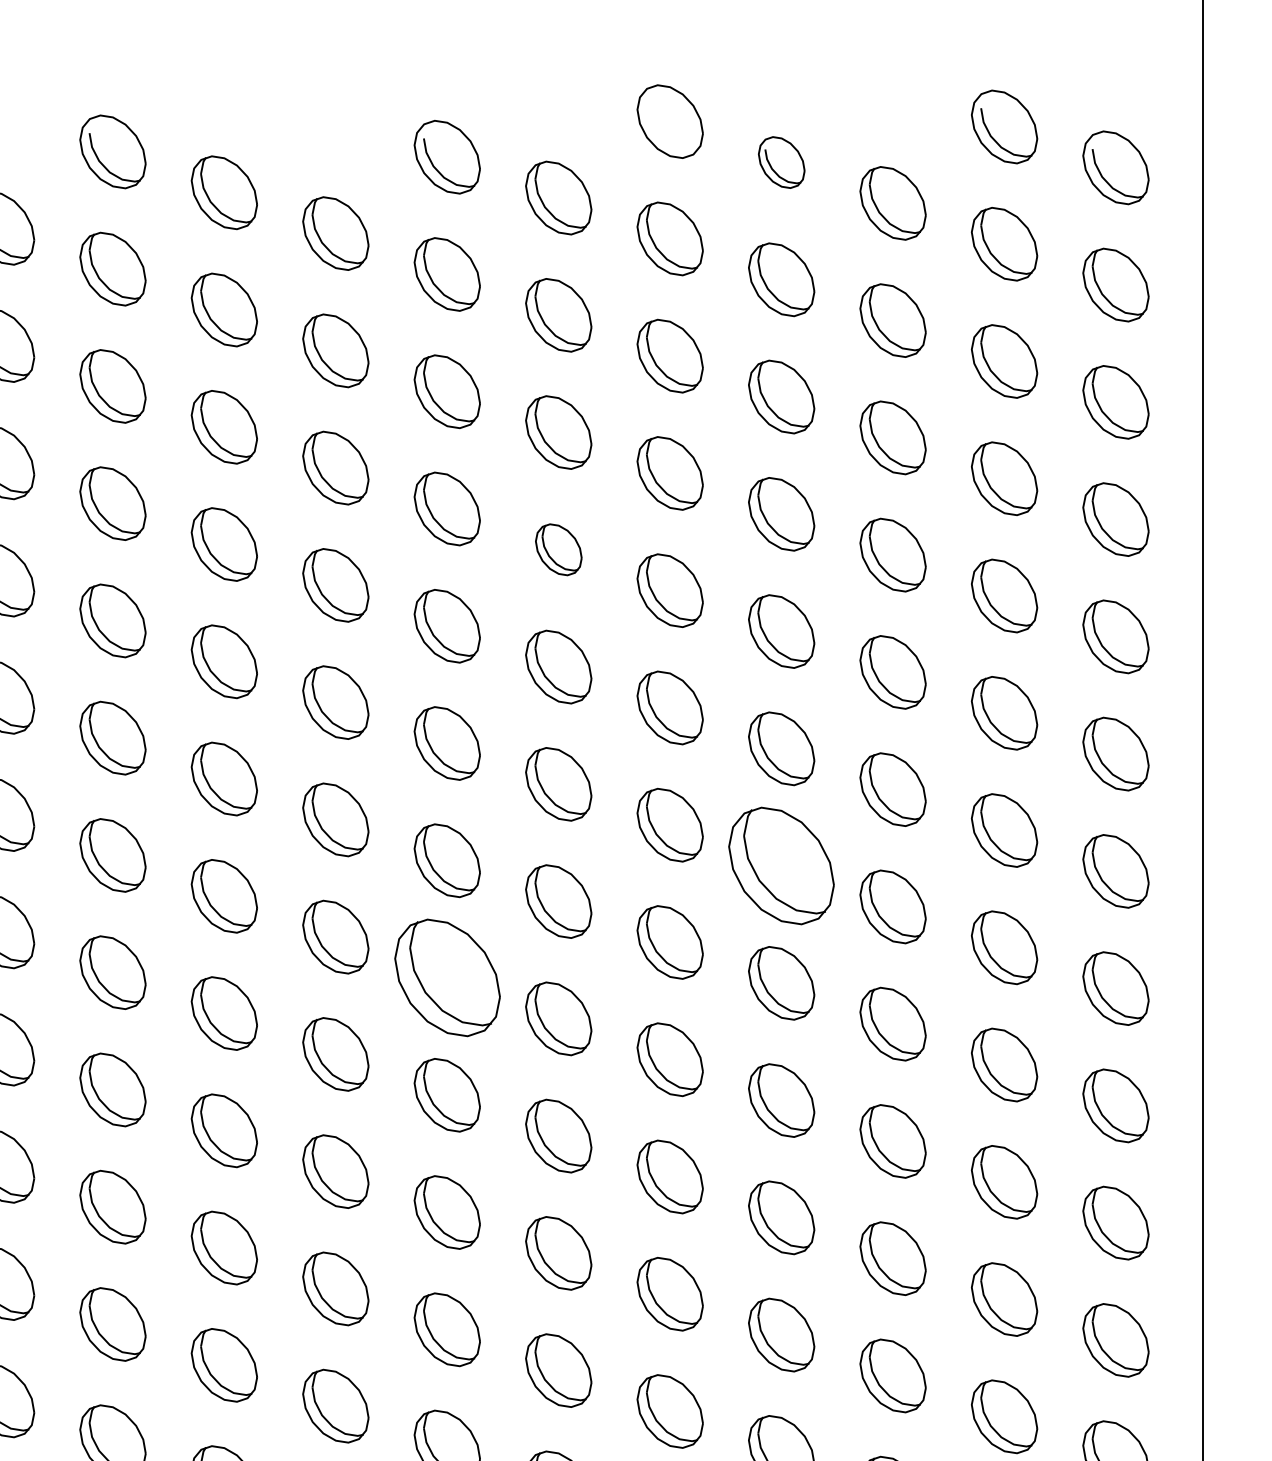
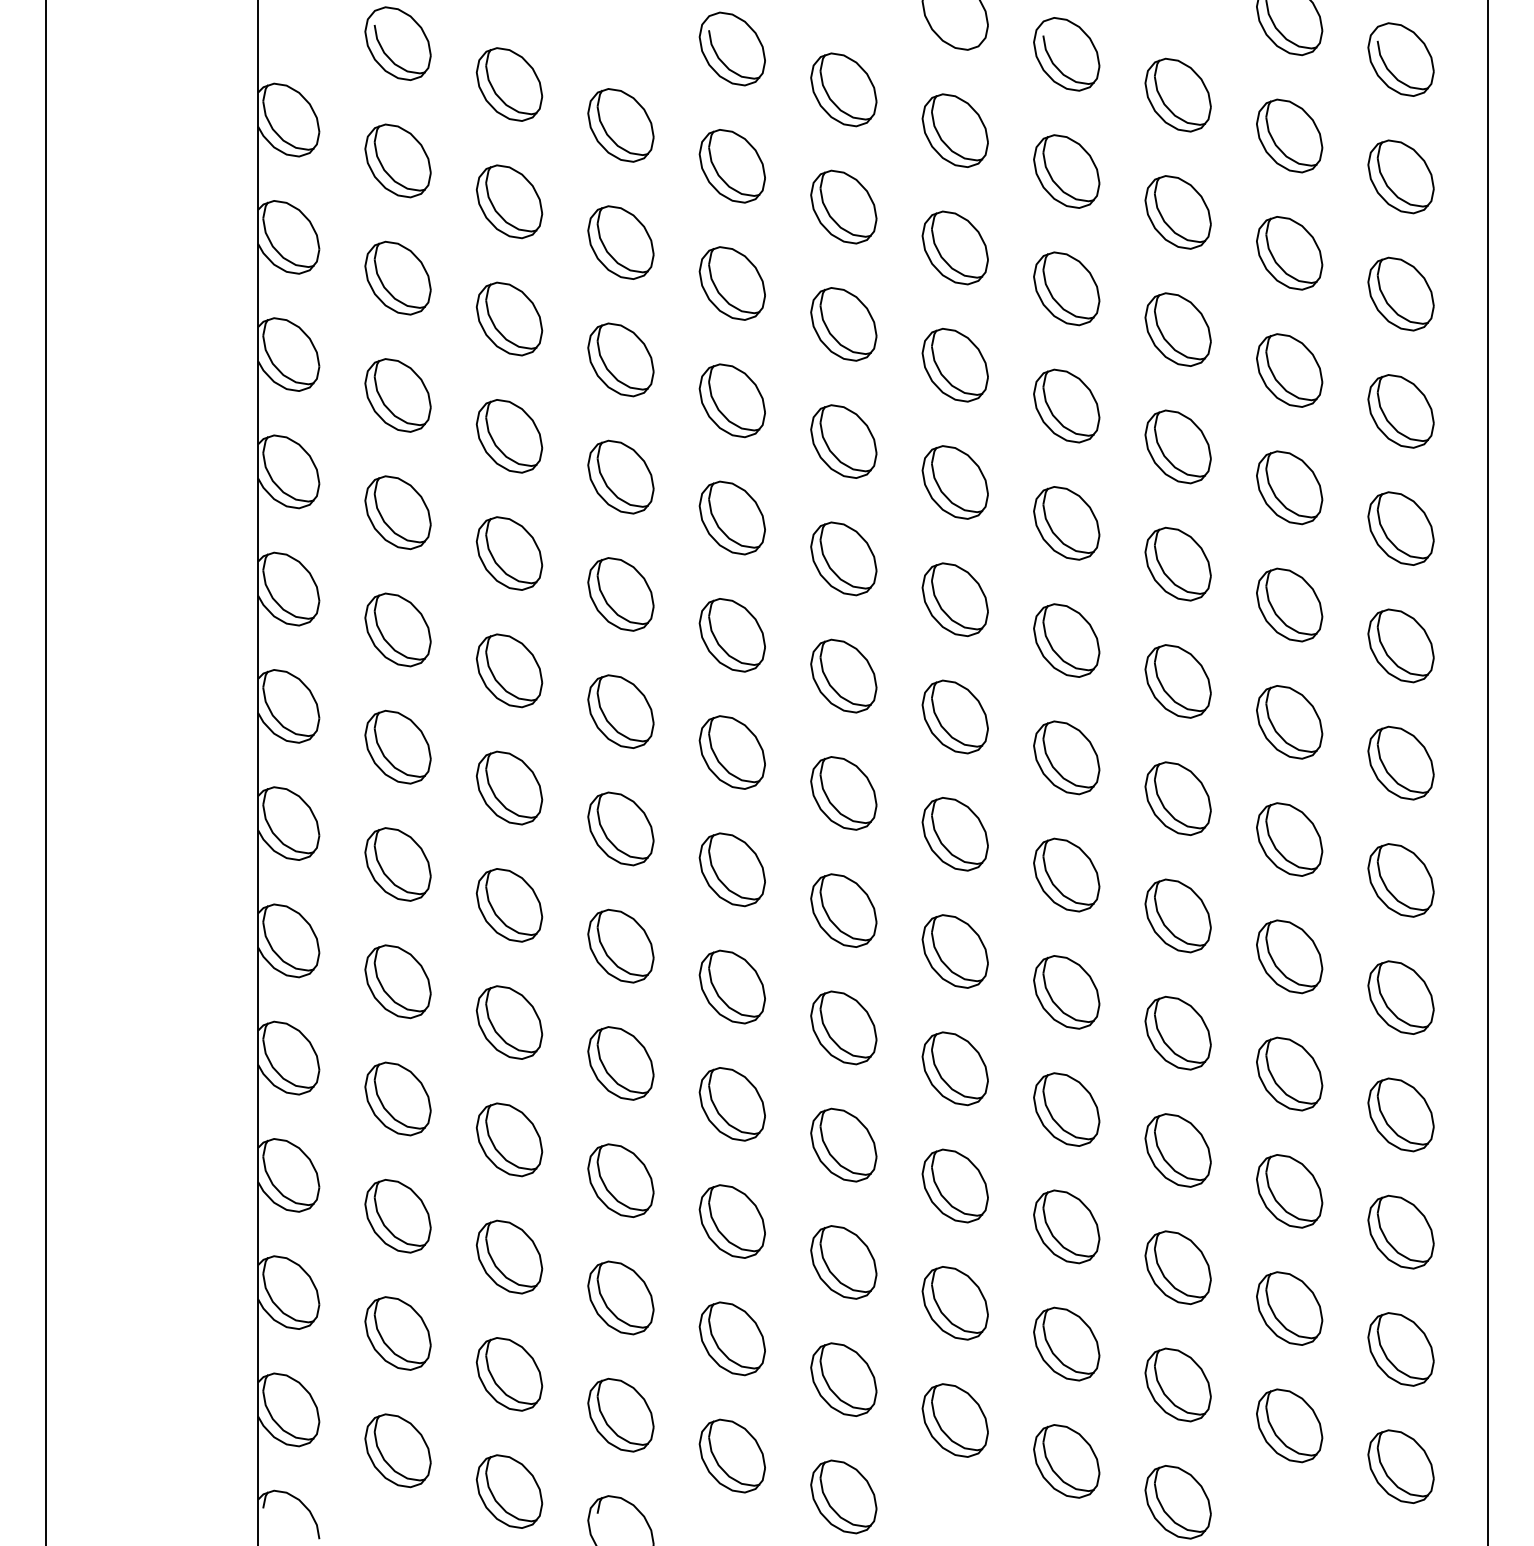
part: (781, 162) -> (1066, 54), size x1.43
part: (558, 549) -> (843, 441), size x1.43
part: (781, 865) -> (1066, 757), size x0.62
part: (446, 977) -> (731, 869), size x0.62

